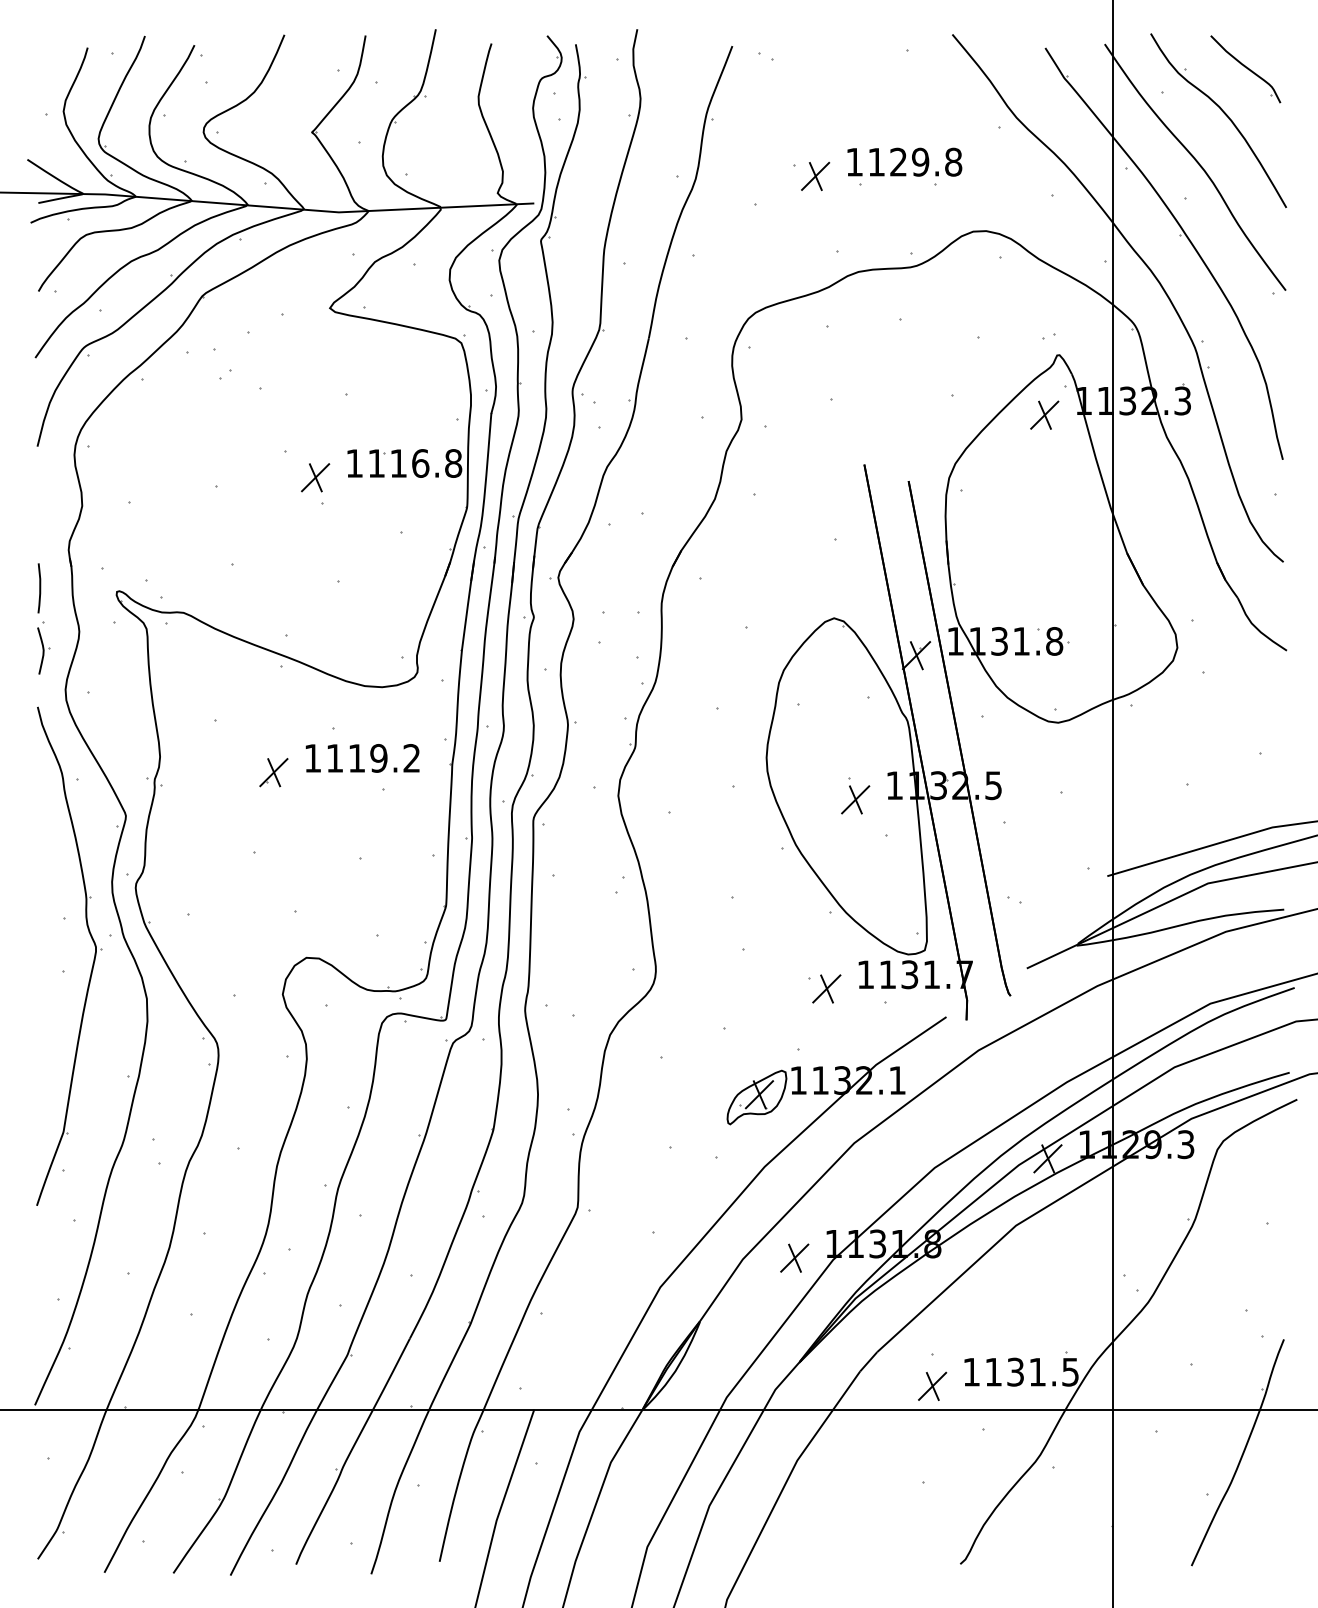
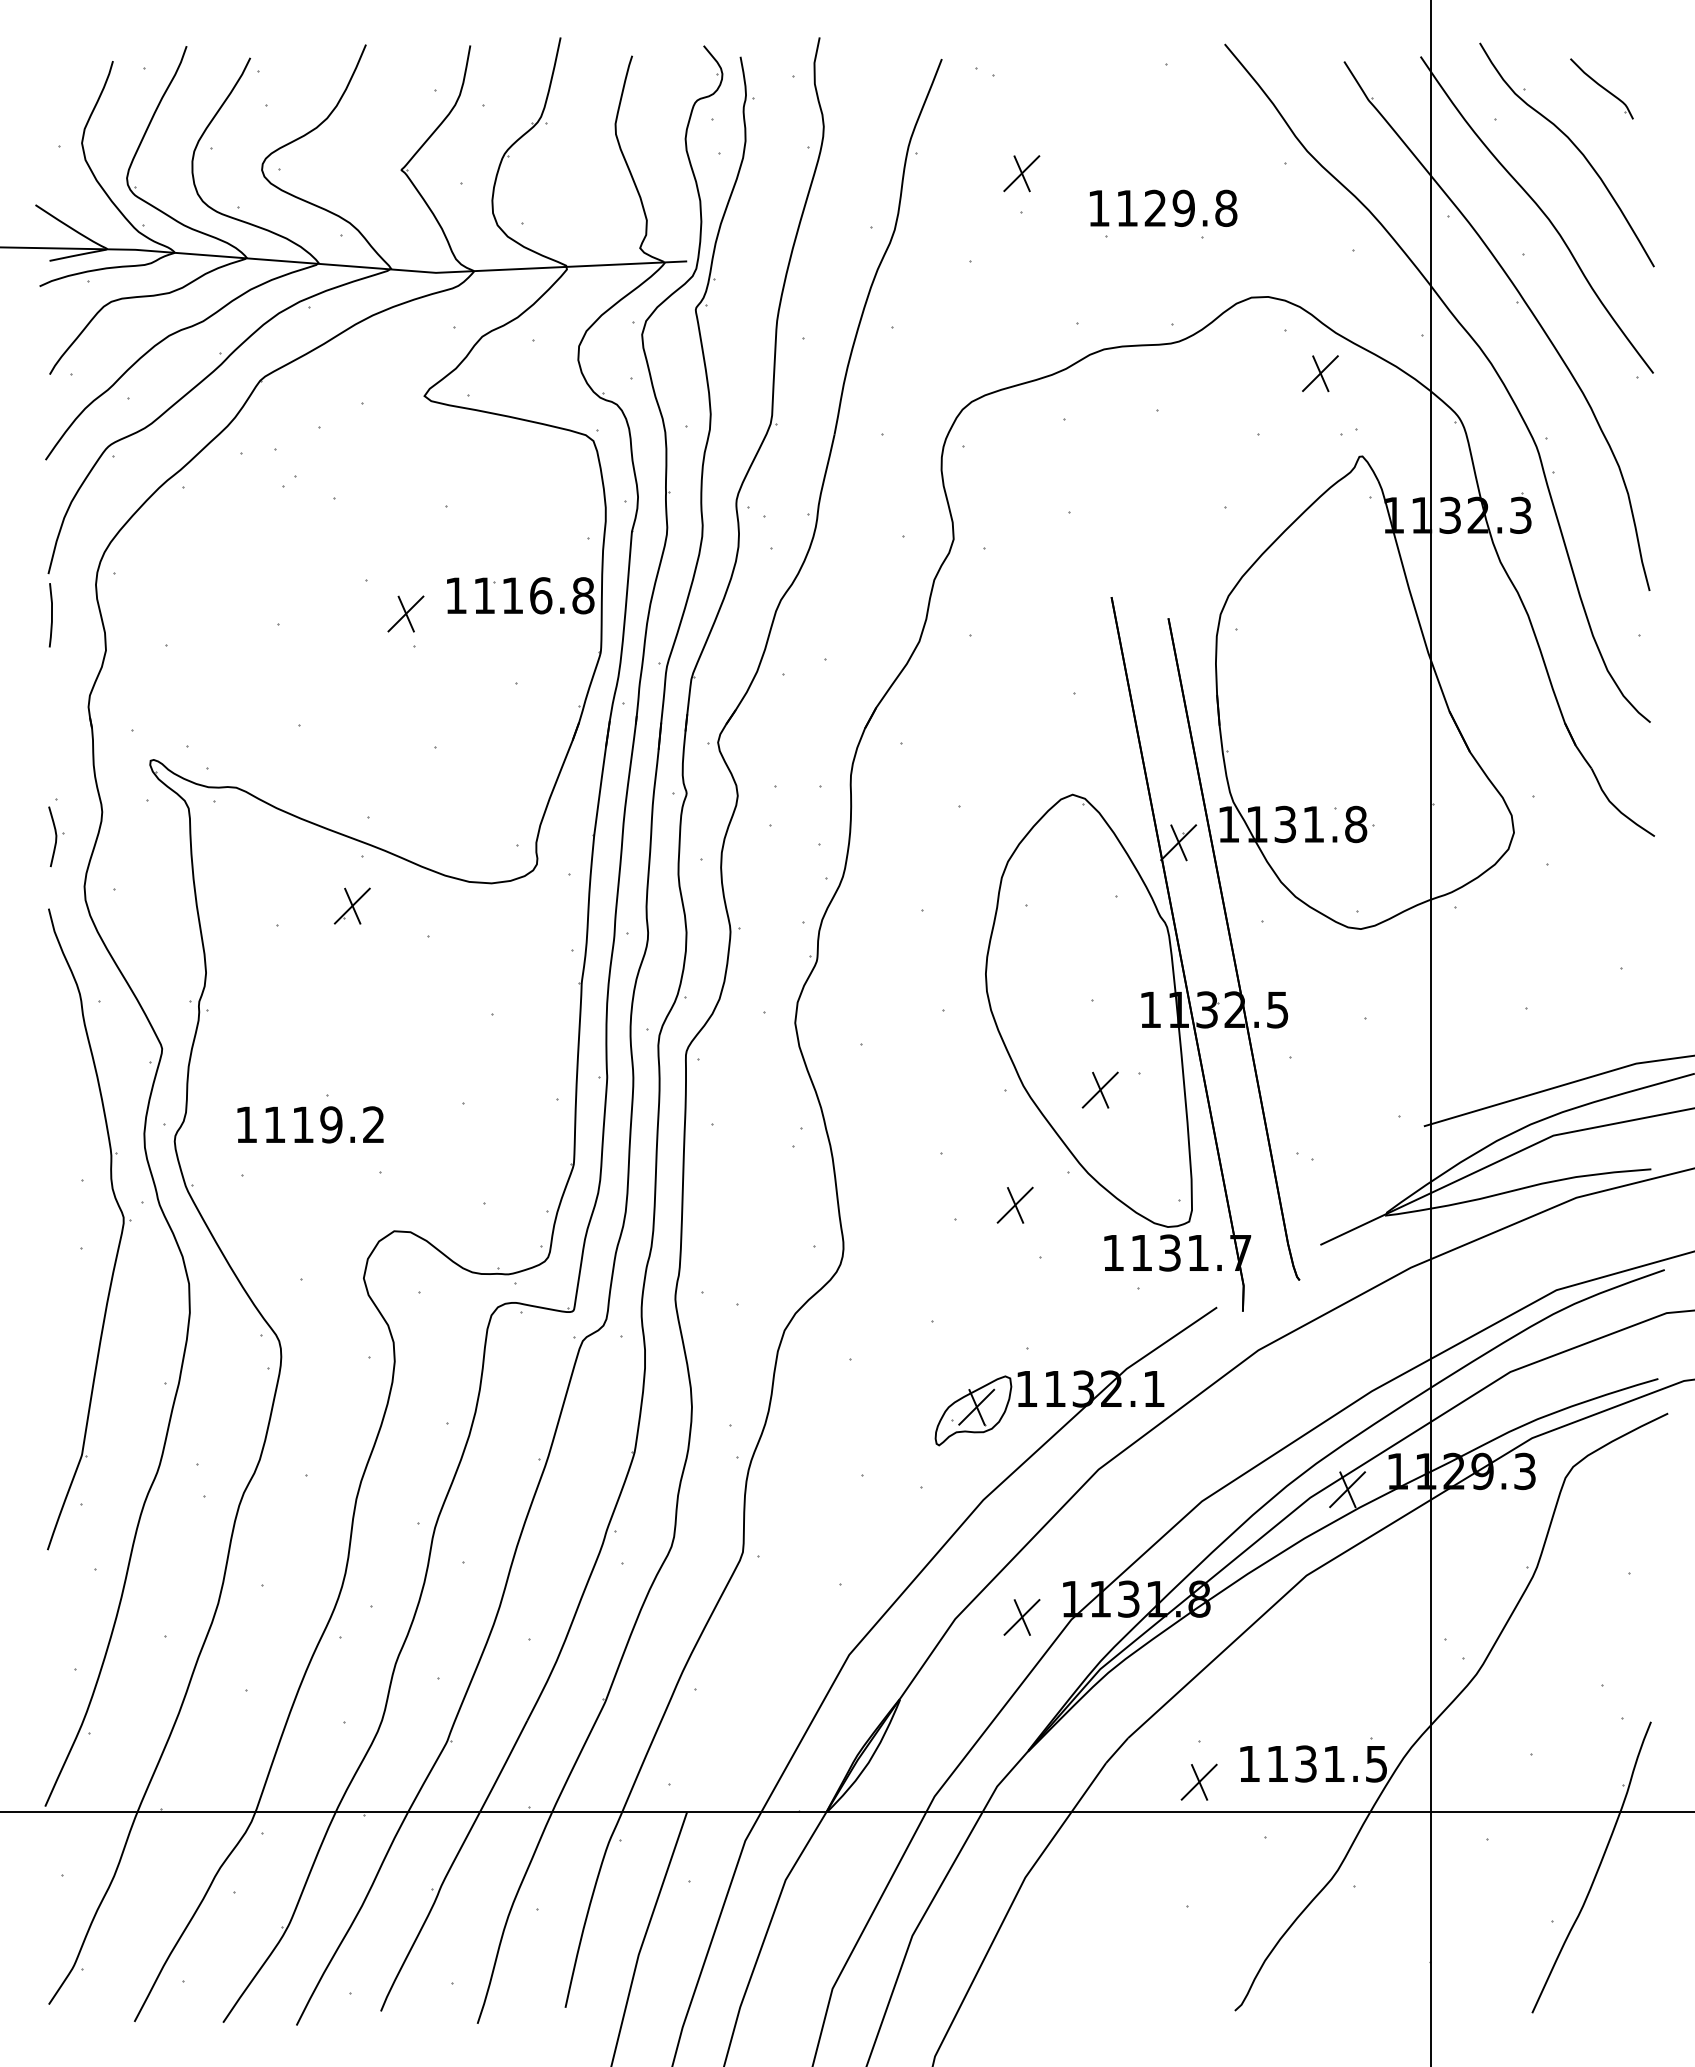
part: (1245, 68) -> (1601, 88), size x0.7
part: (815, 176) -> (1021, 173), moved
part: (1044, 415) -> (1320, 373), moved
line: (39, 588) -> (51, 615), moved
text: (362, 758) -> (310, 1124), moved
part: (273, 772) -> (351, 905), moved
part: (855, 799) -> (1099, 1089), moved
part: (826, 988) -> (1014, 1204), moved

